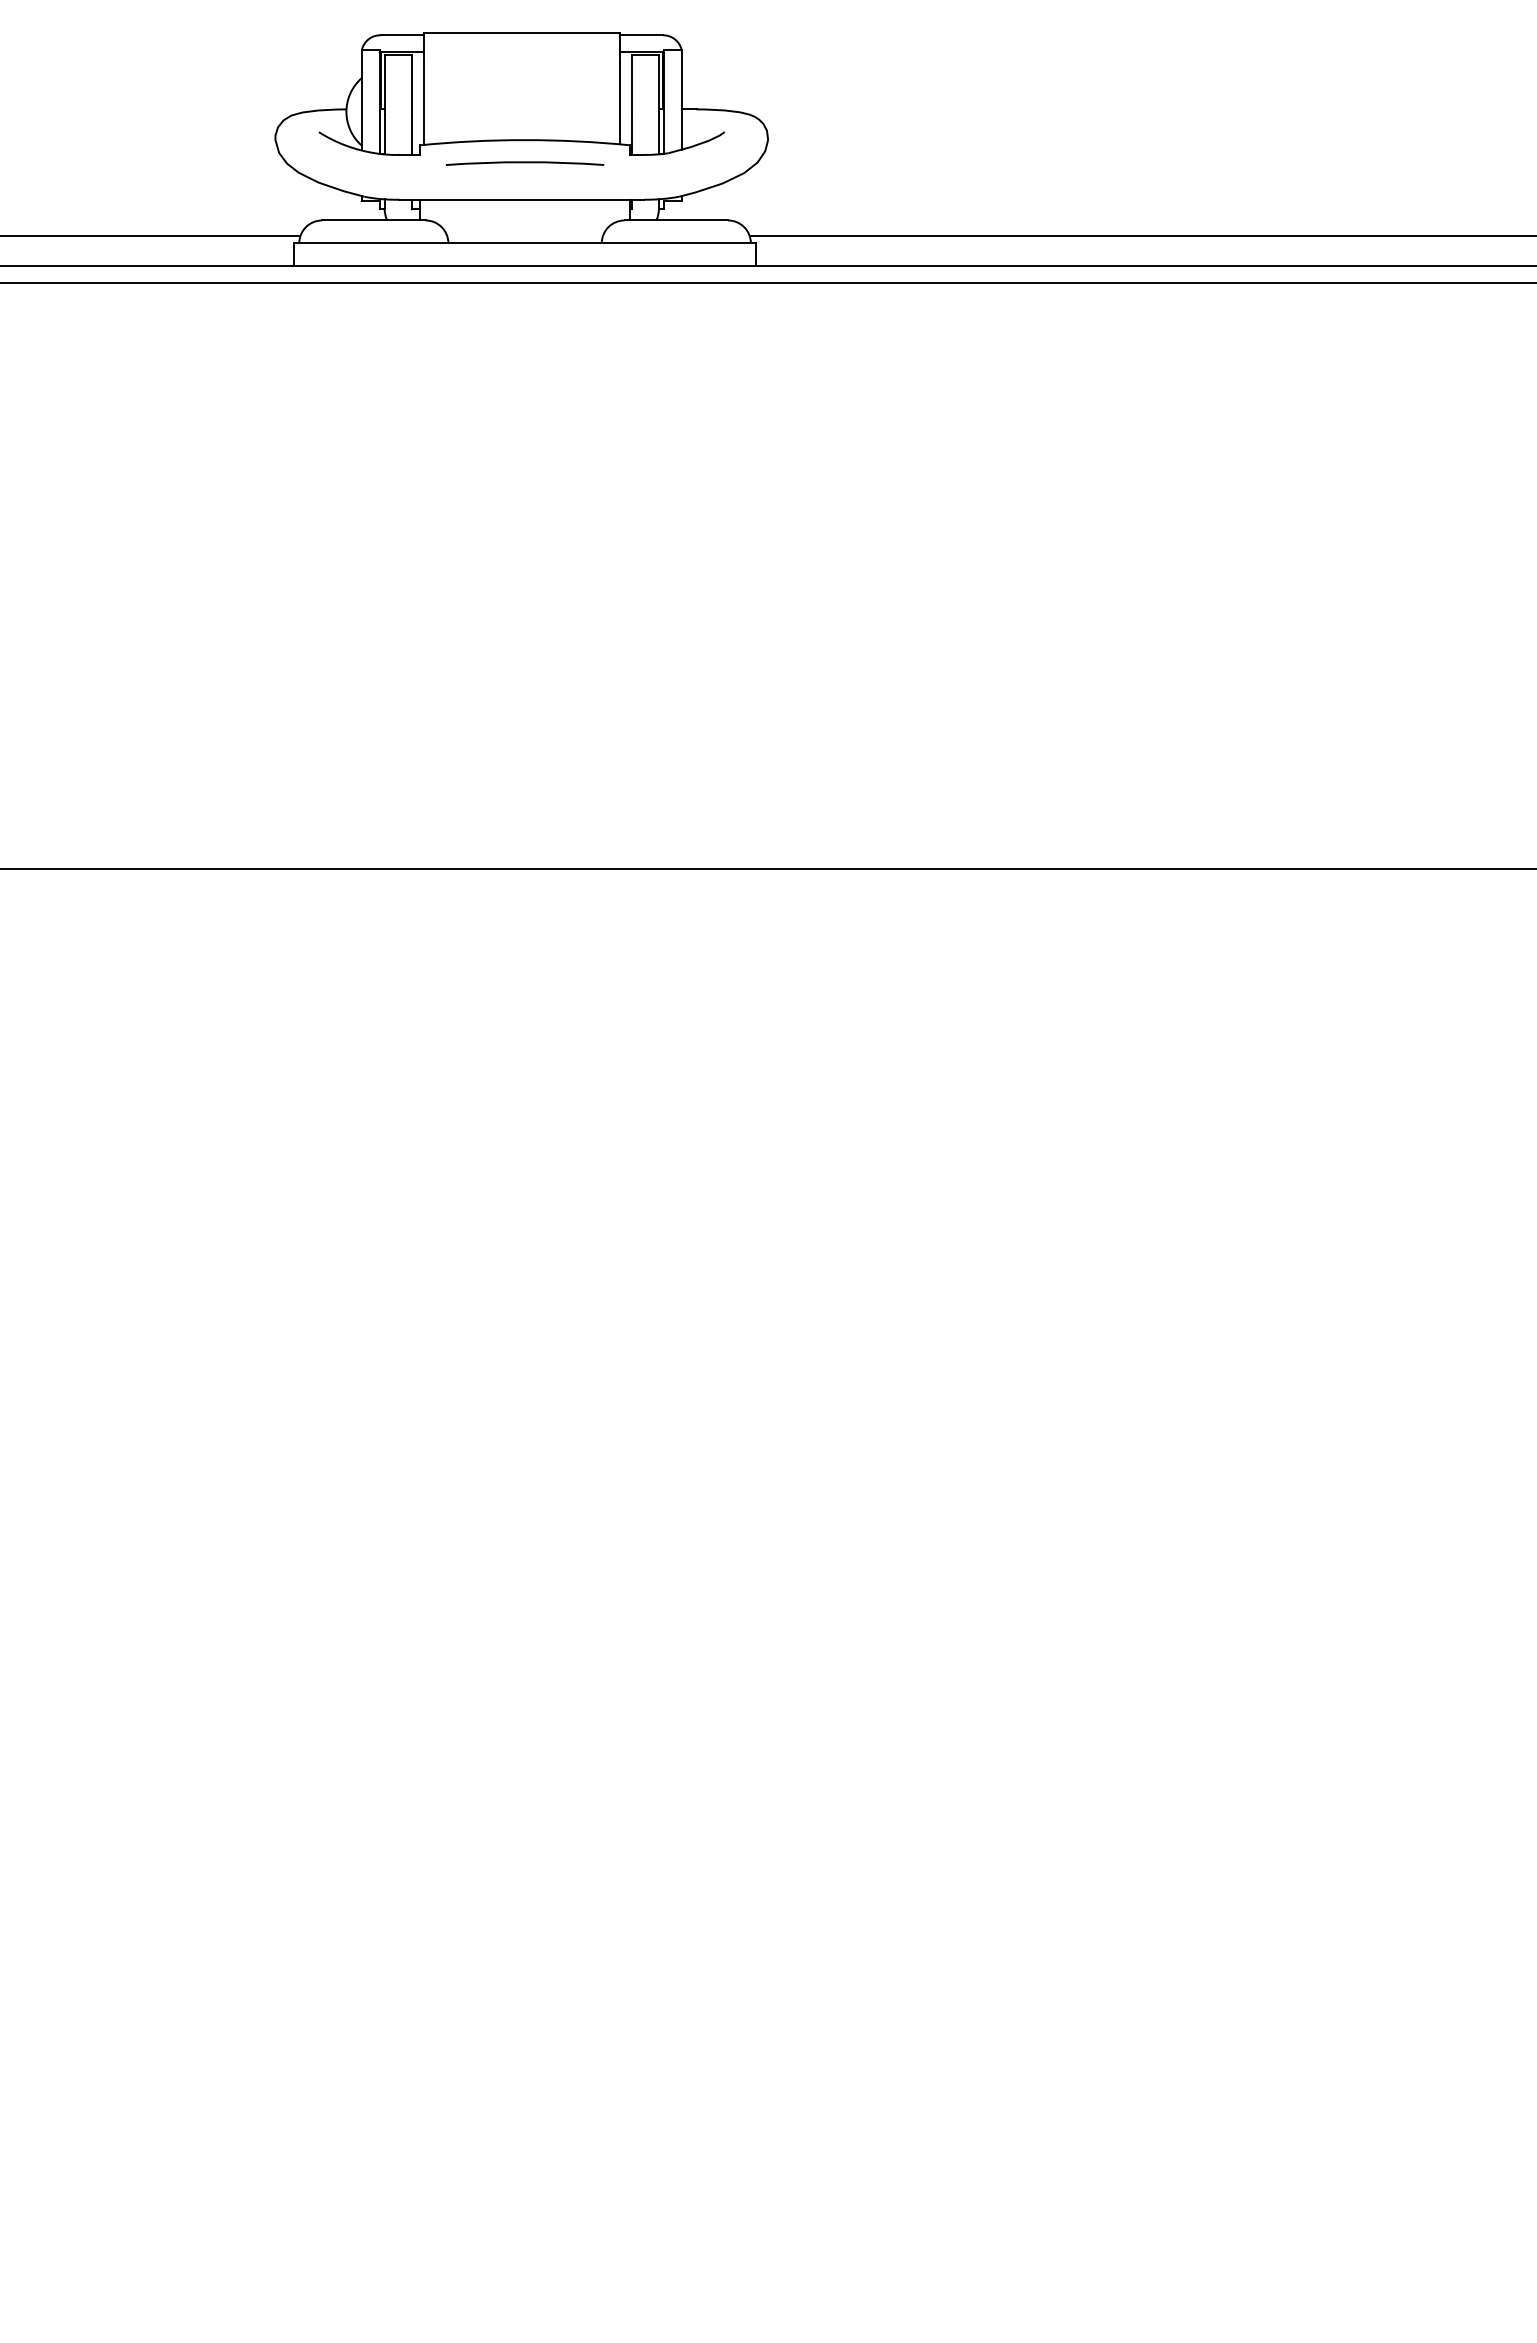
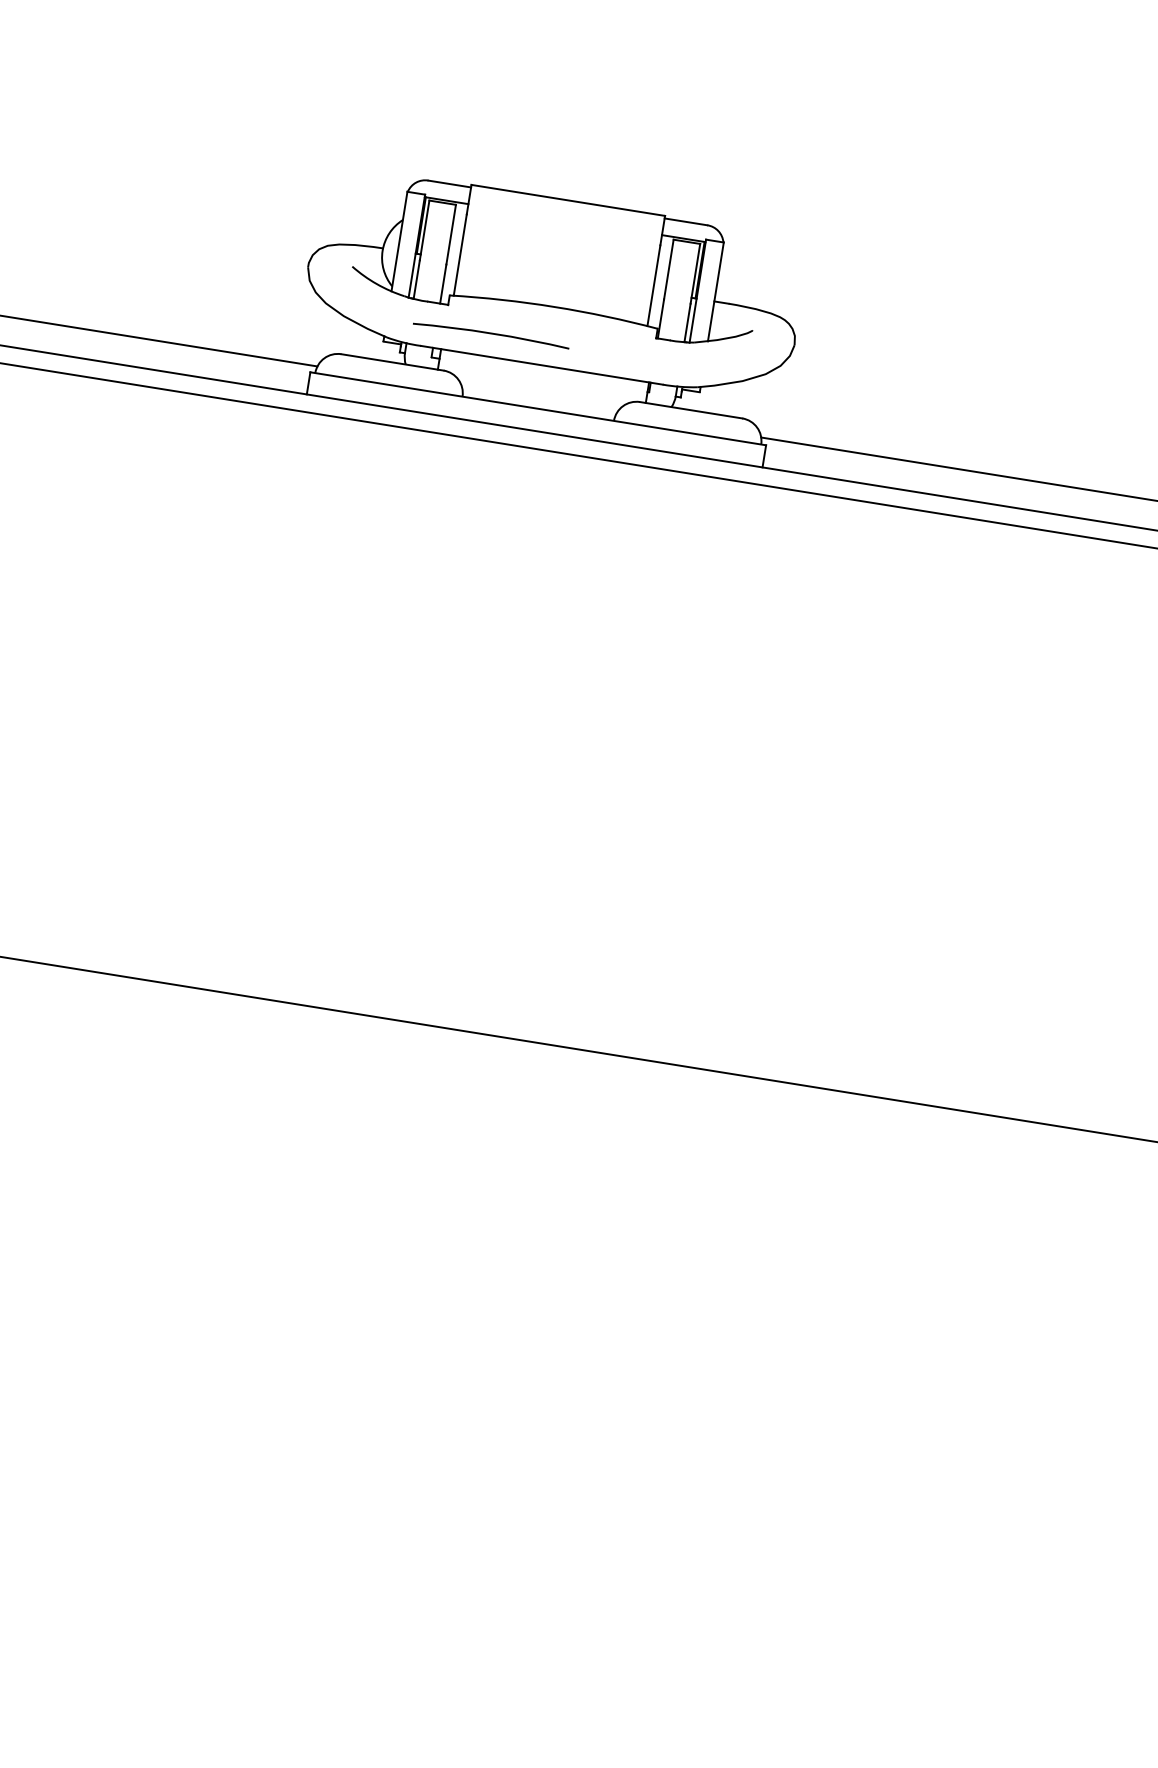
arc: (524, 163) -> (490, 334), moved

